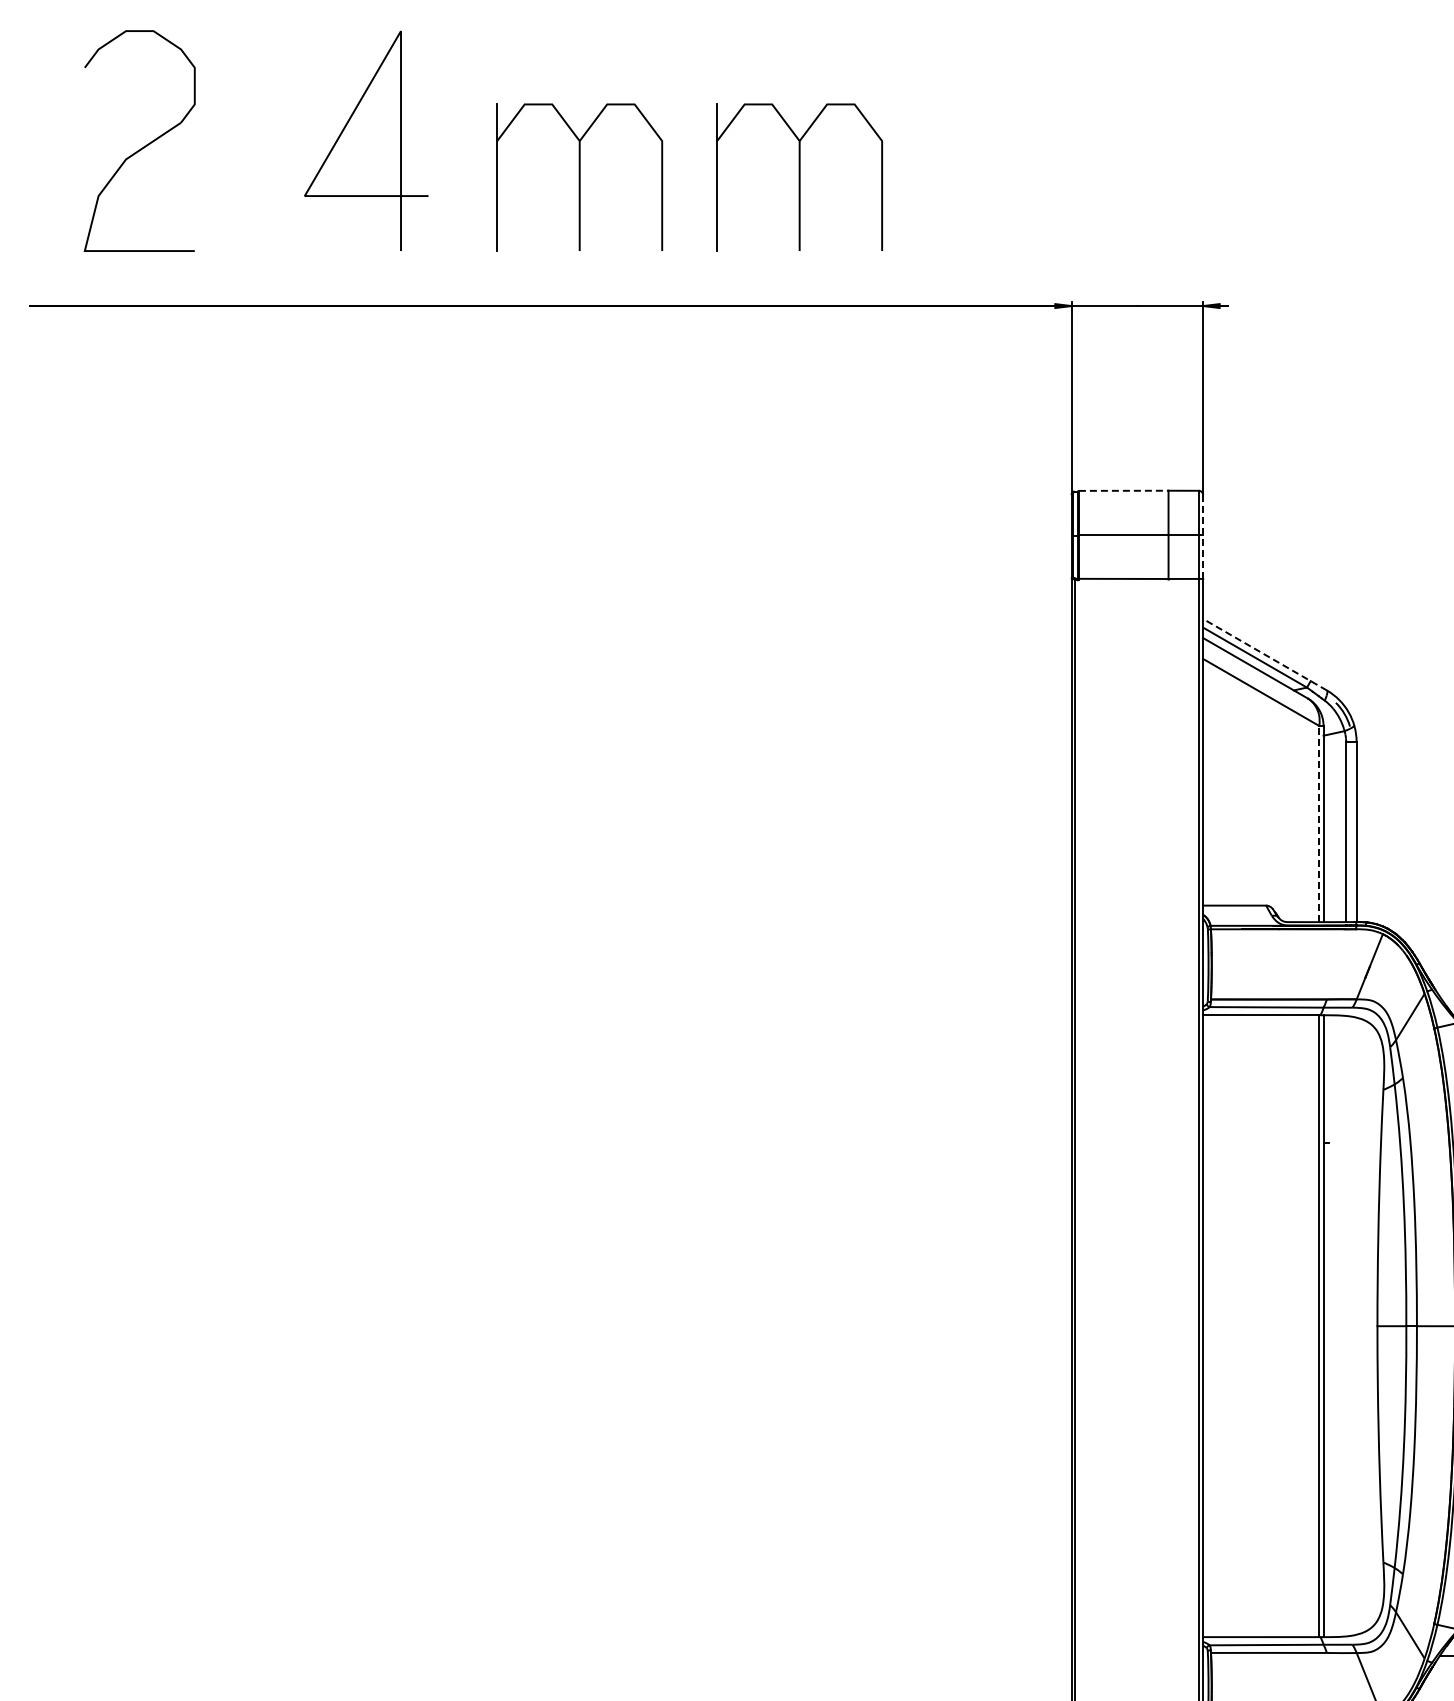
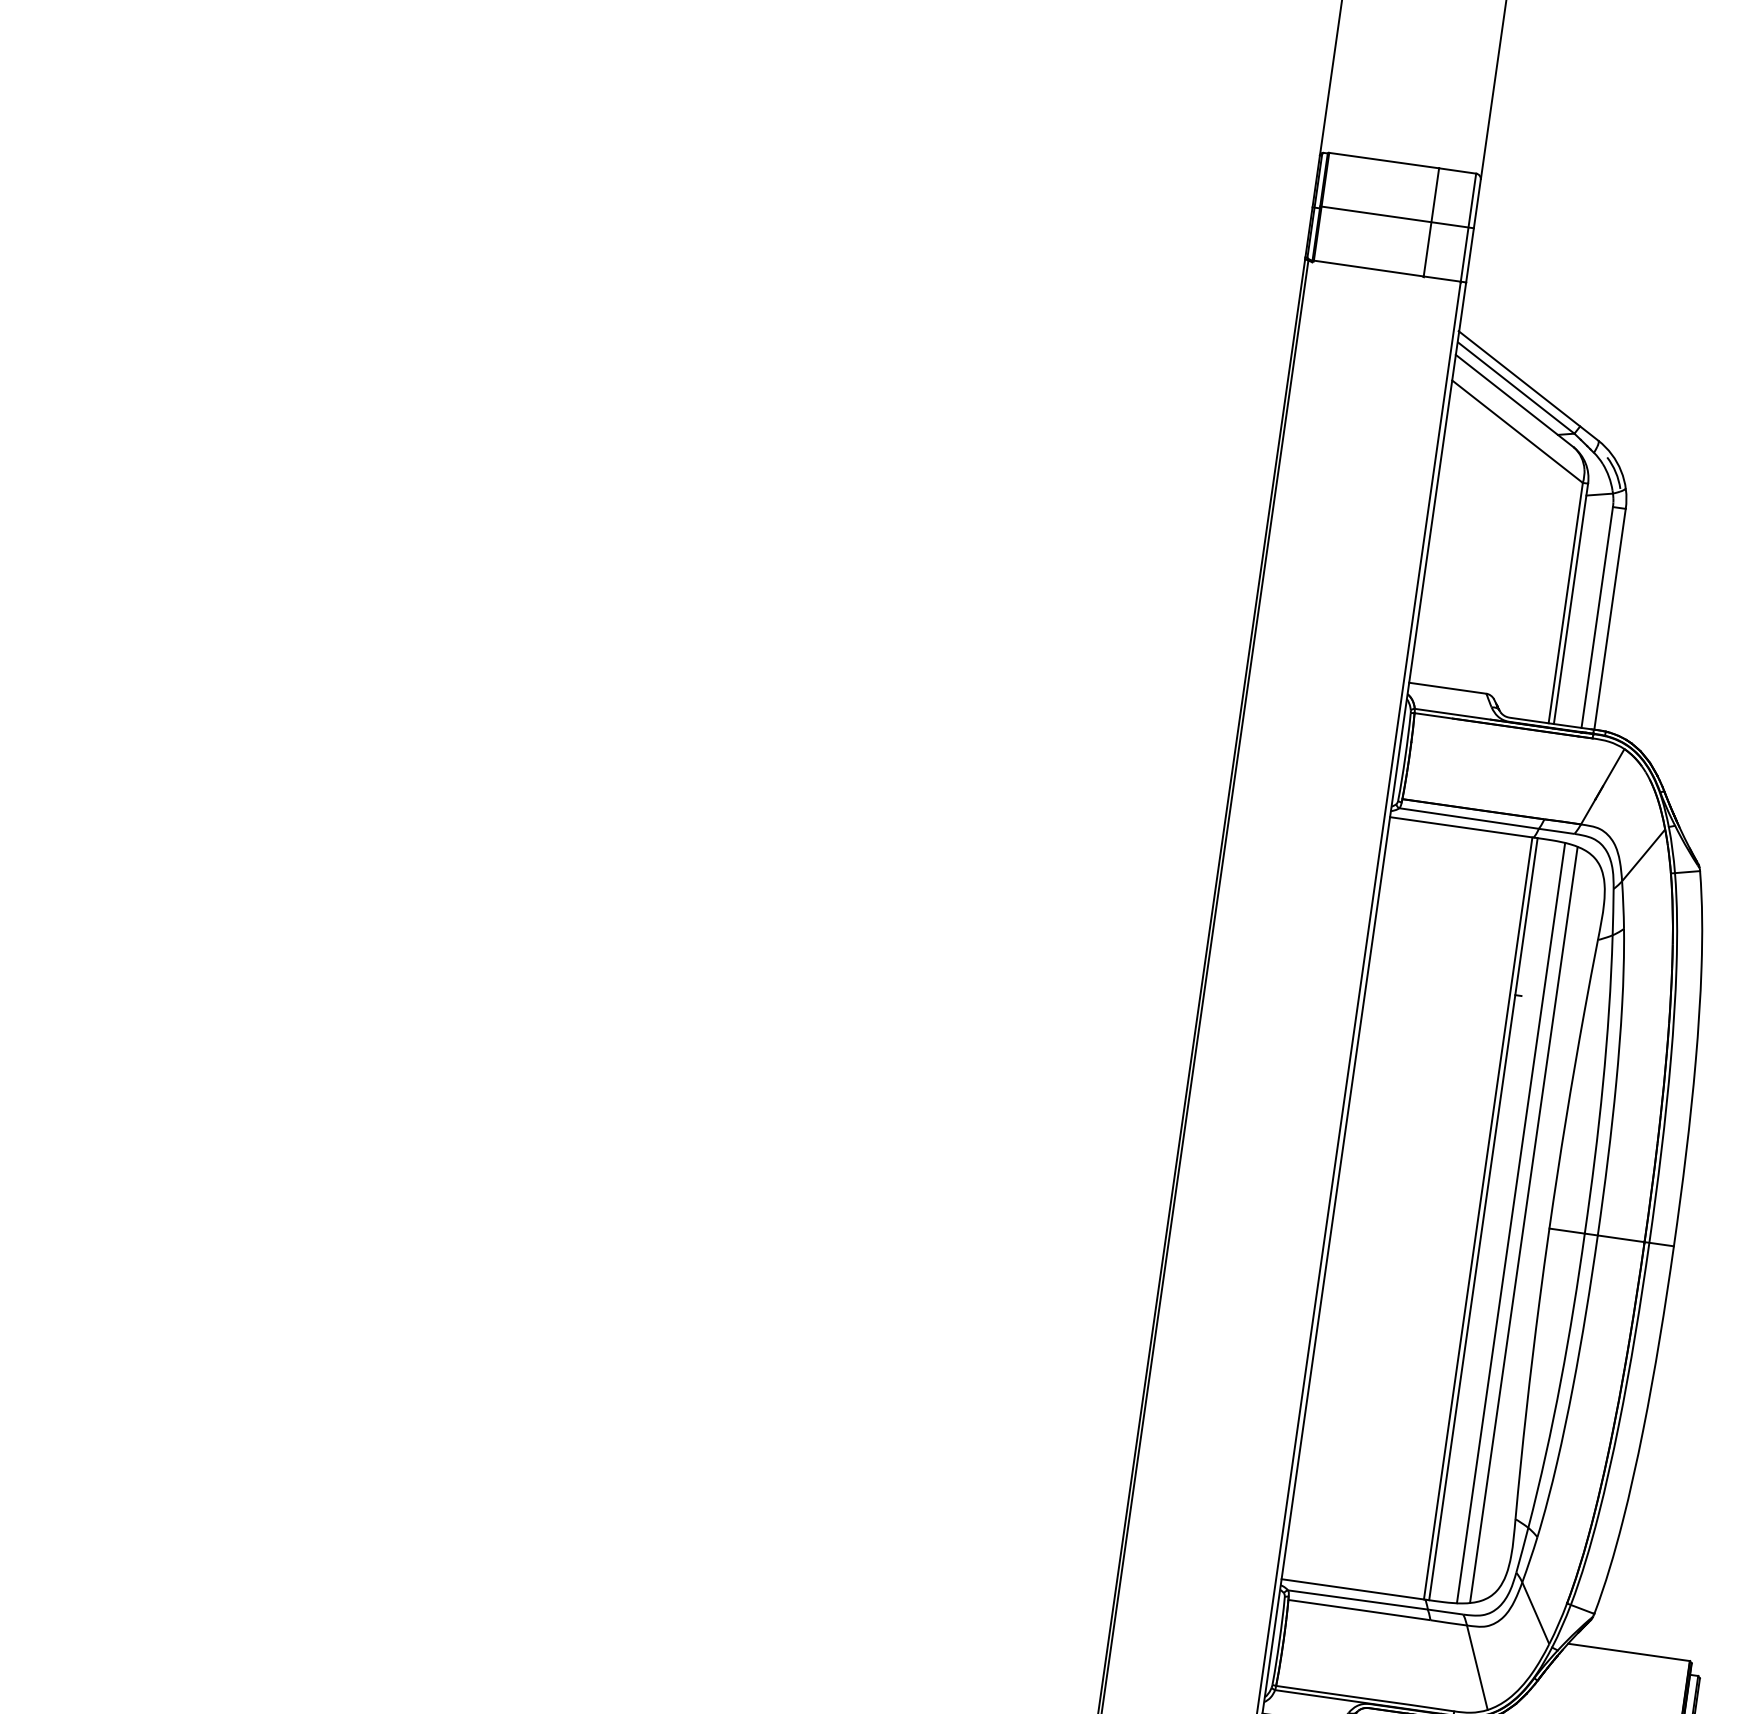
line: (1123, 490) -> (1383, 160), dashed -> solid
line: (1203, 537) -> (1473, 231), dashed -> solid
line: (1264, 654) -> (1528, 385), dashed -> solid
line: (1319, 823) -> (1566, 602), dashed -> solid
line: (1356, 1325) -> (1523, 1224), added
line: (1346, 1326) -> (1511, 1223), added

